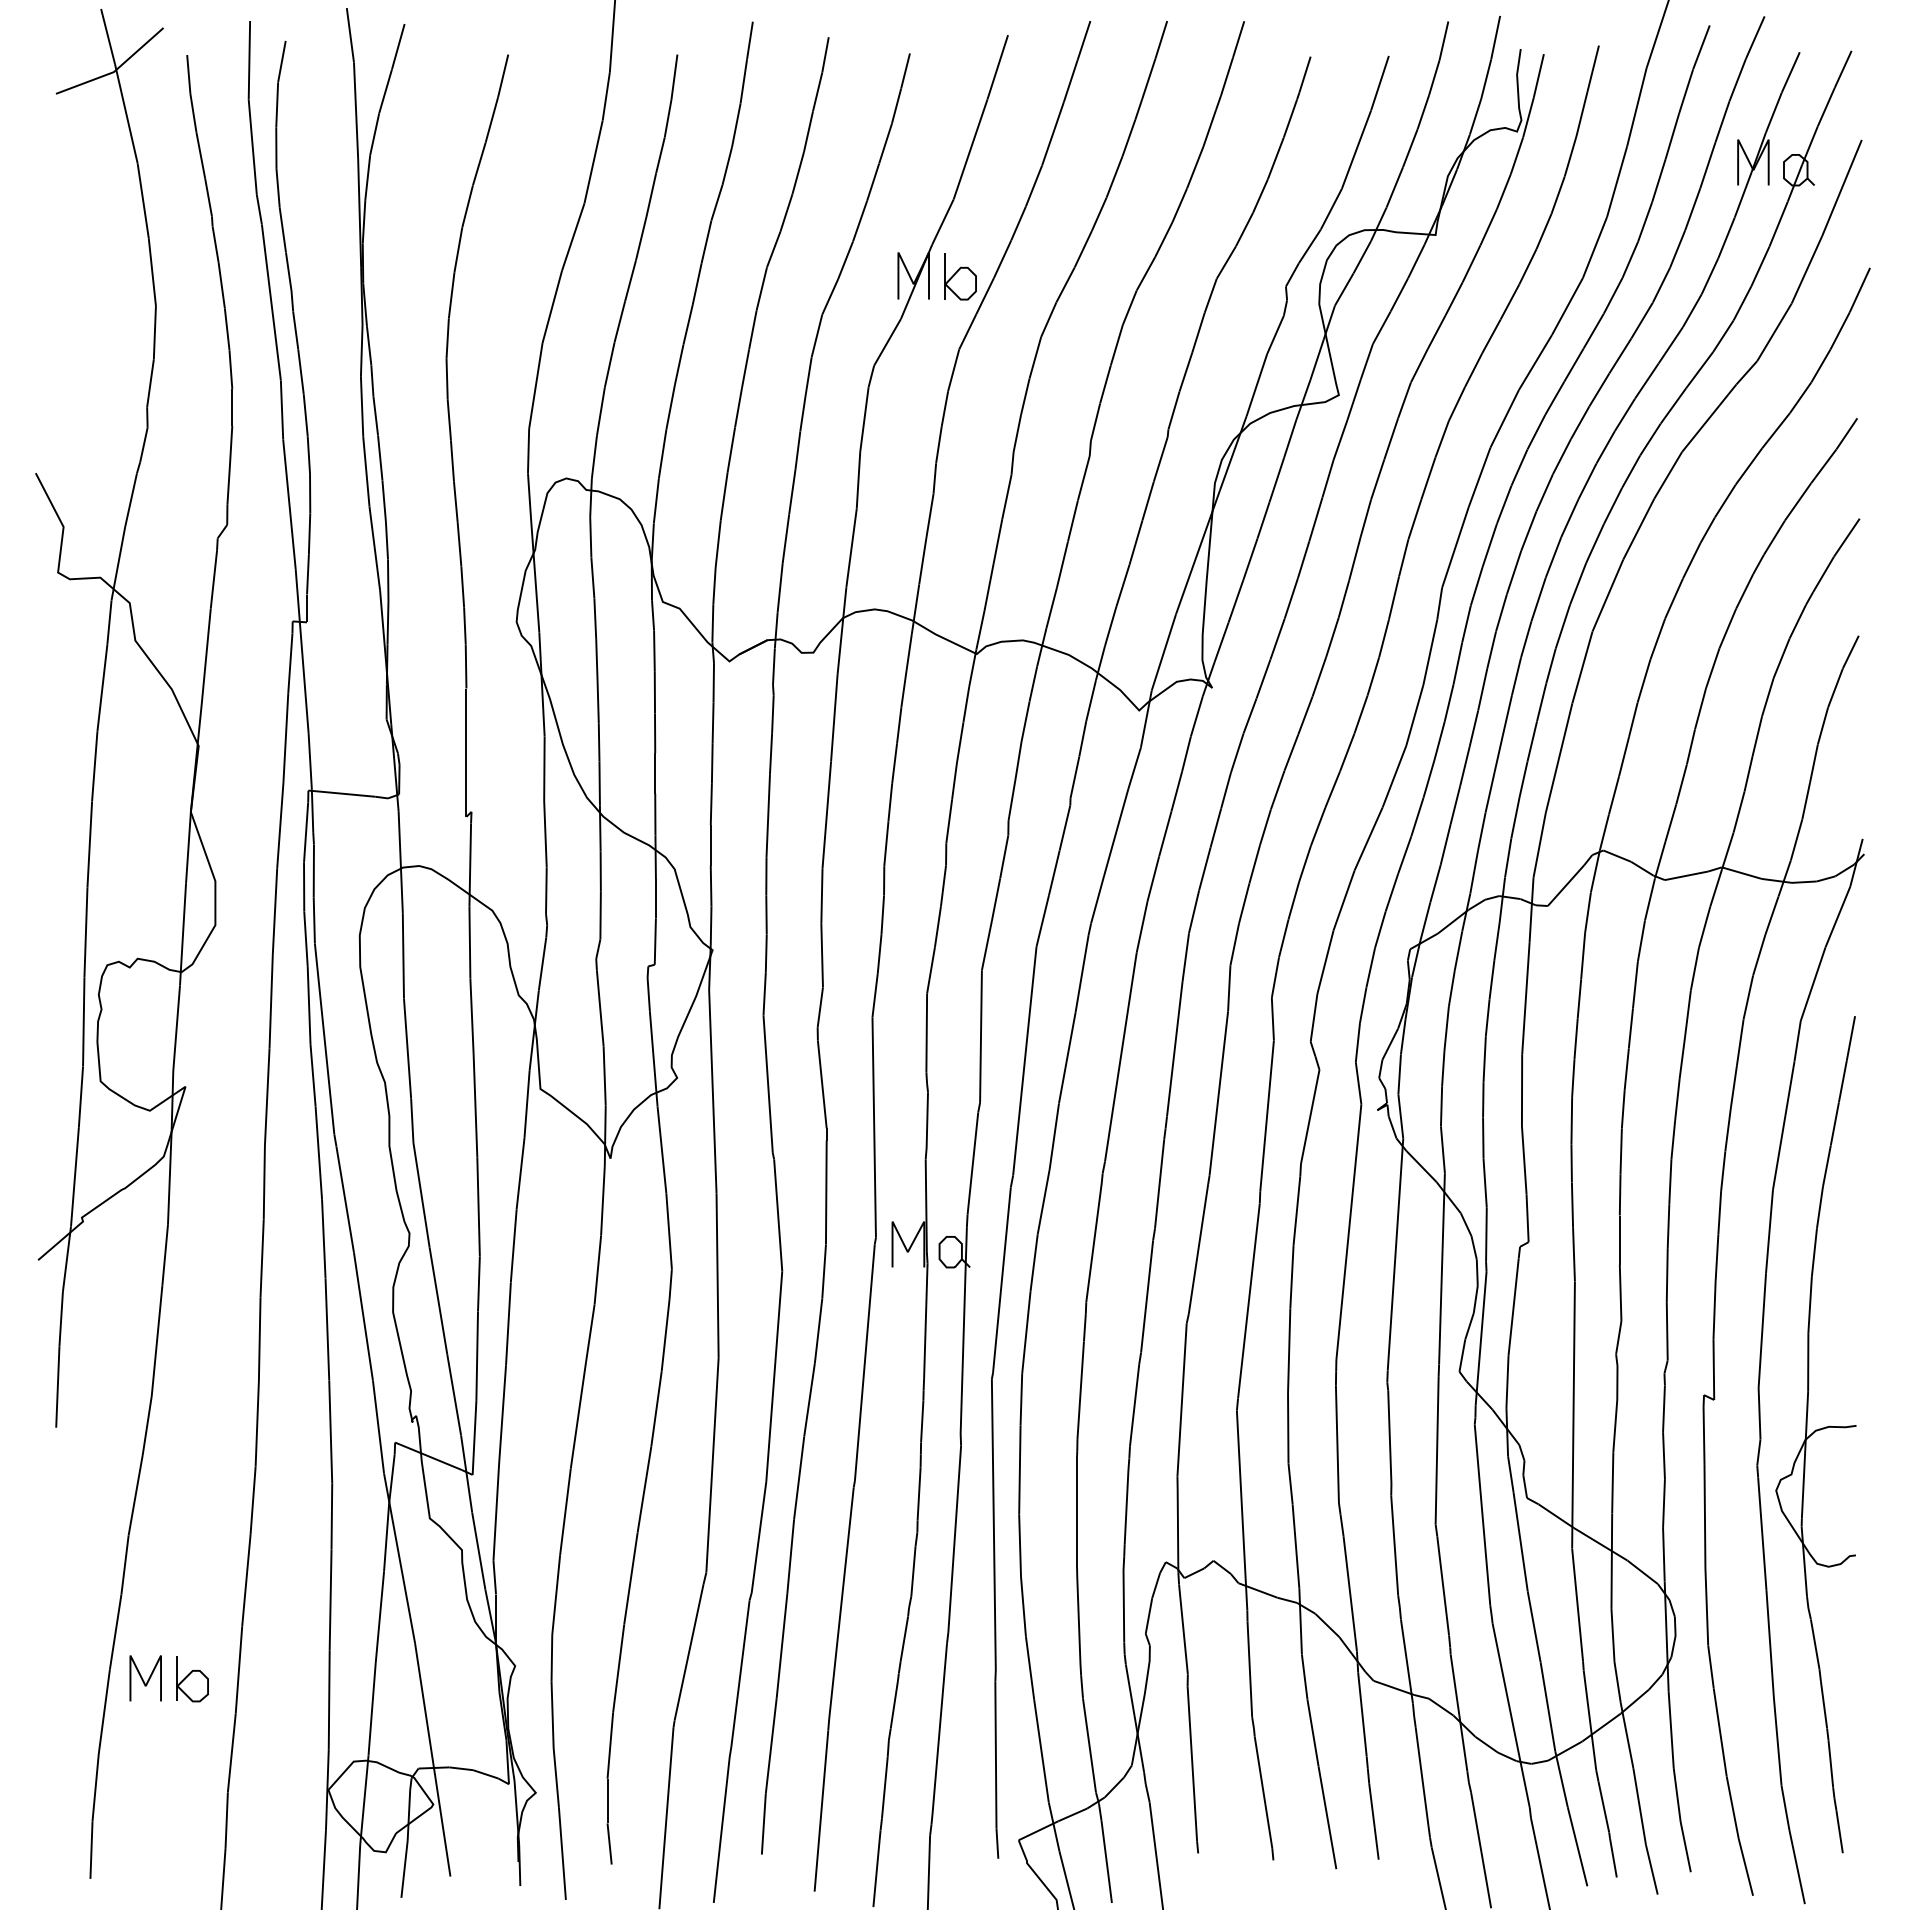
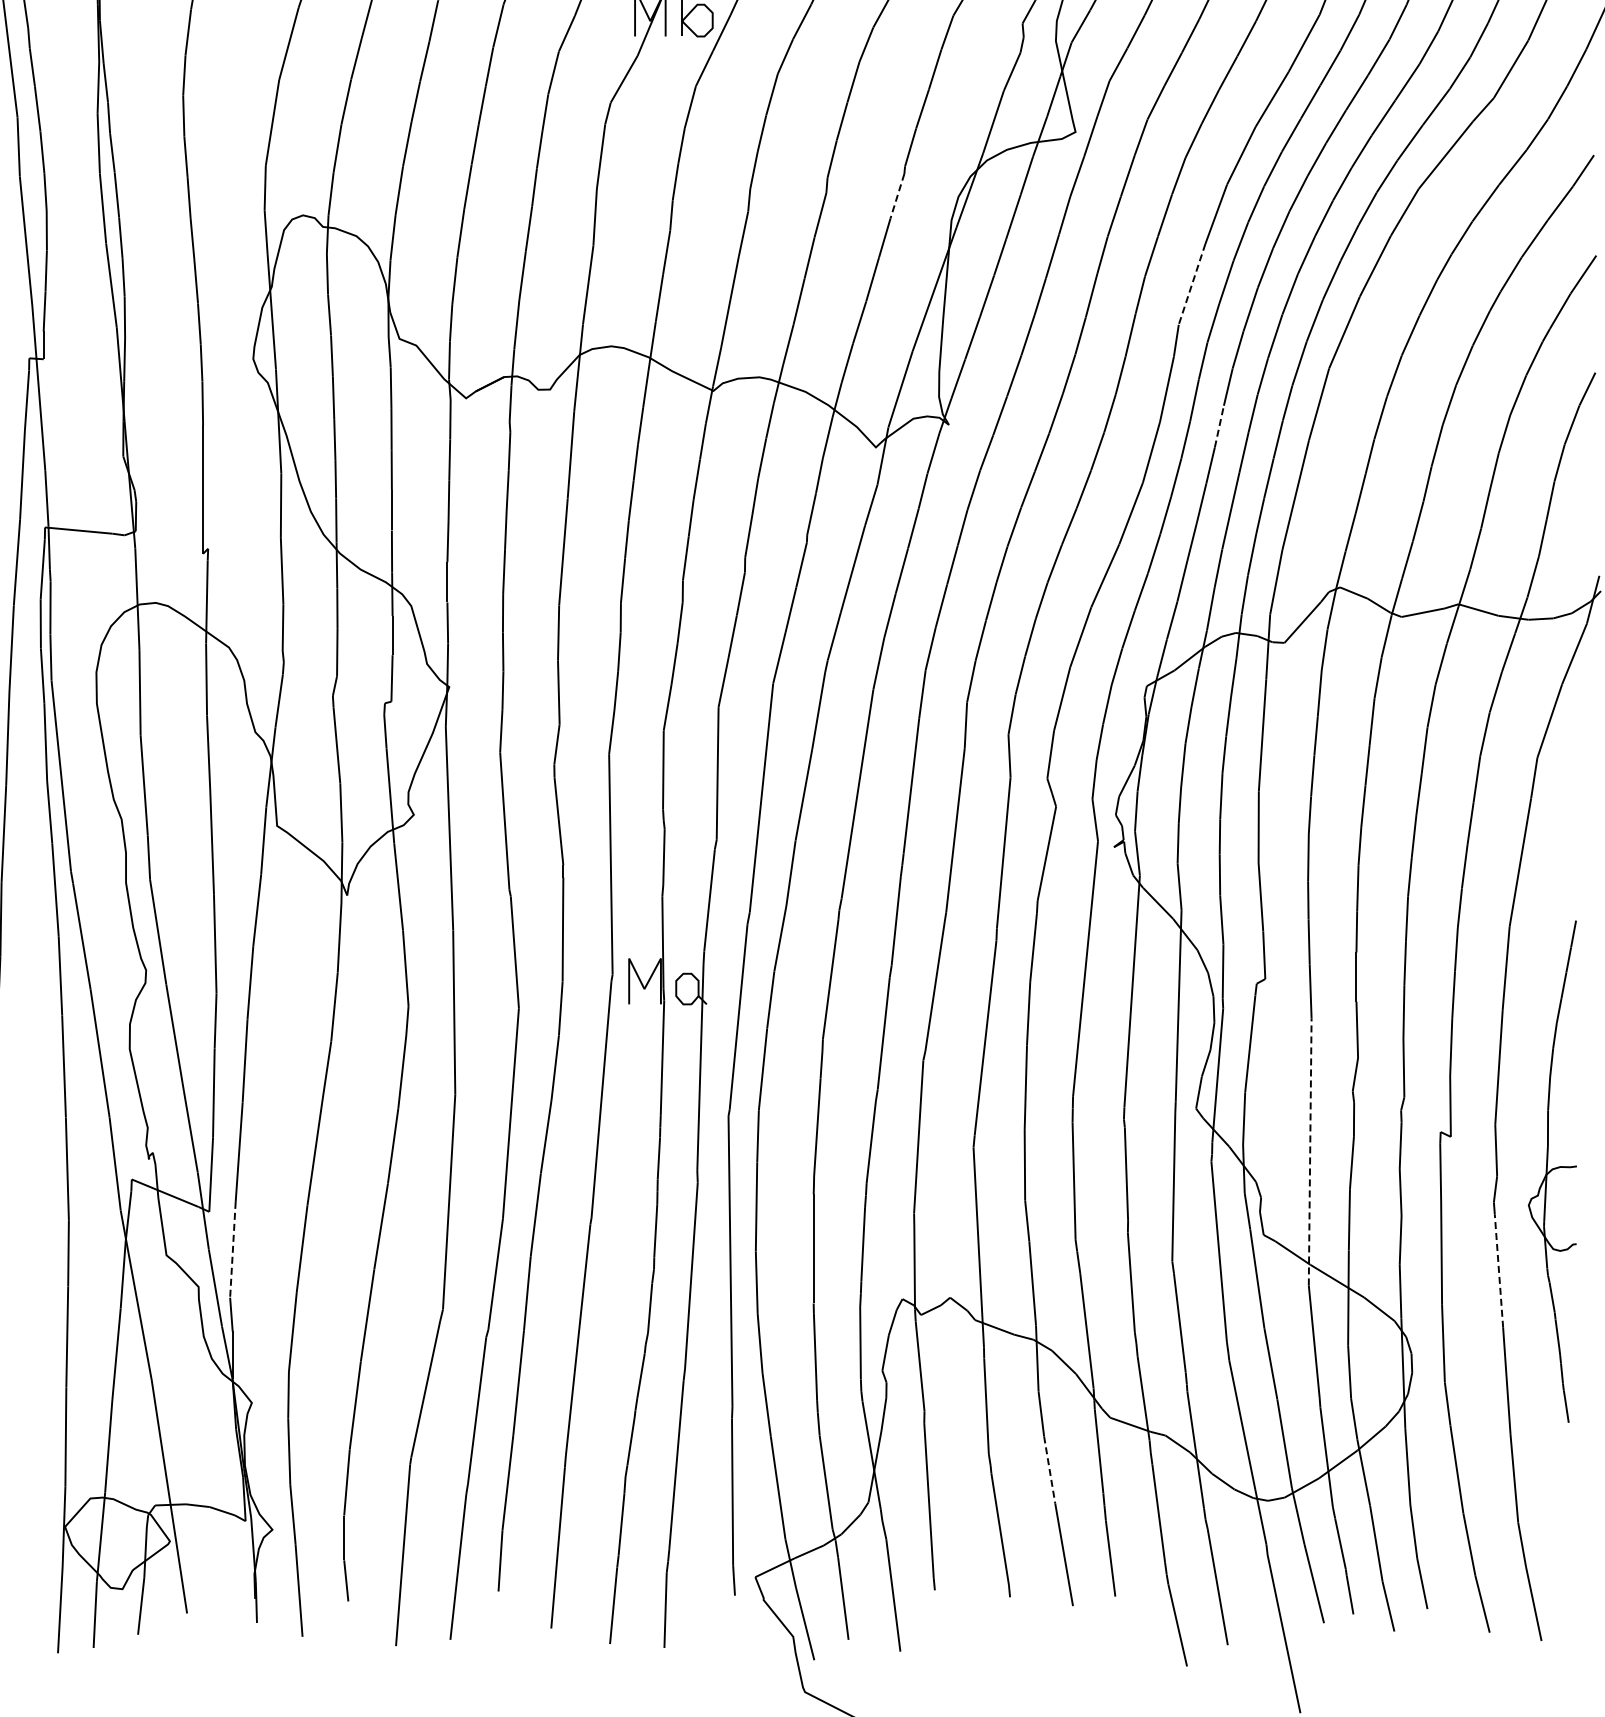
line: (1160, 459) -> (897, 196), solid -> dashed
line: (1455, 547) -> (1192, 284), solid -> dashed
line: (1482, 689) -> (1219, 426), solid -> dashed
line: (1573, 1415) -> (1310, 1152), solid -> dashed
part: (1815, 1434) -> (1552, 1171), size x0.6
line: (496, 1512) -> (233, 1249), solid -> dashed
line: (1762, 1534) -> (1499, 1271), solid -> dashed
line: (1313, 1733) -> (1050, 1470), solid -> dashed

